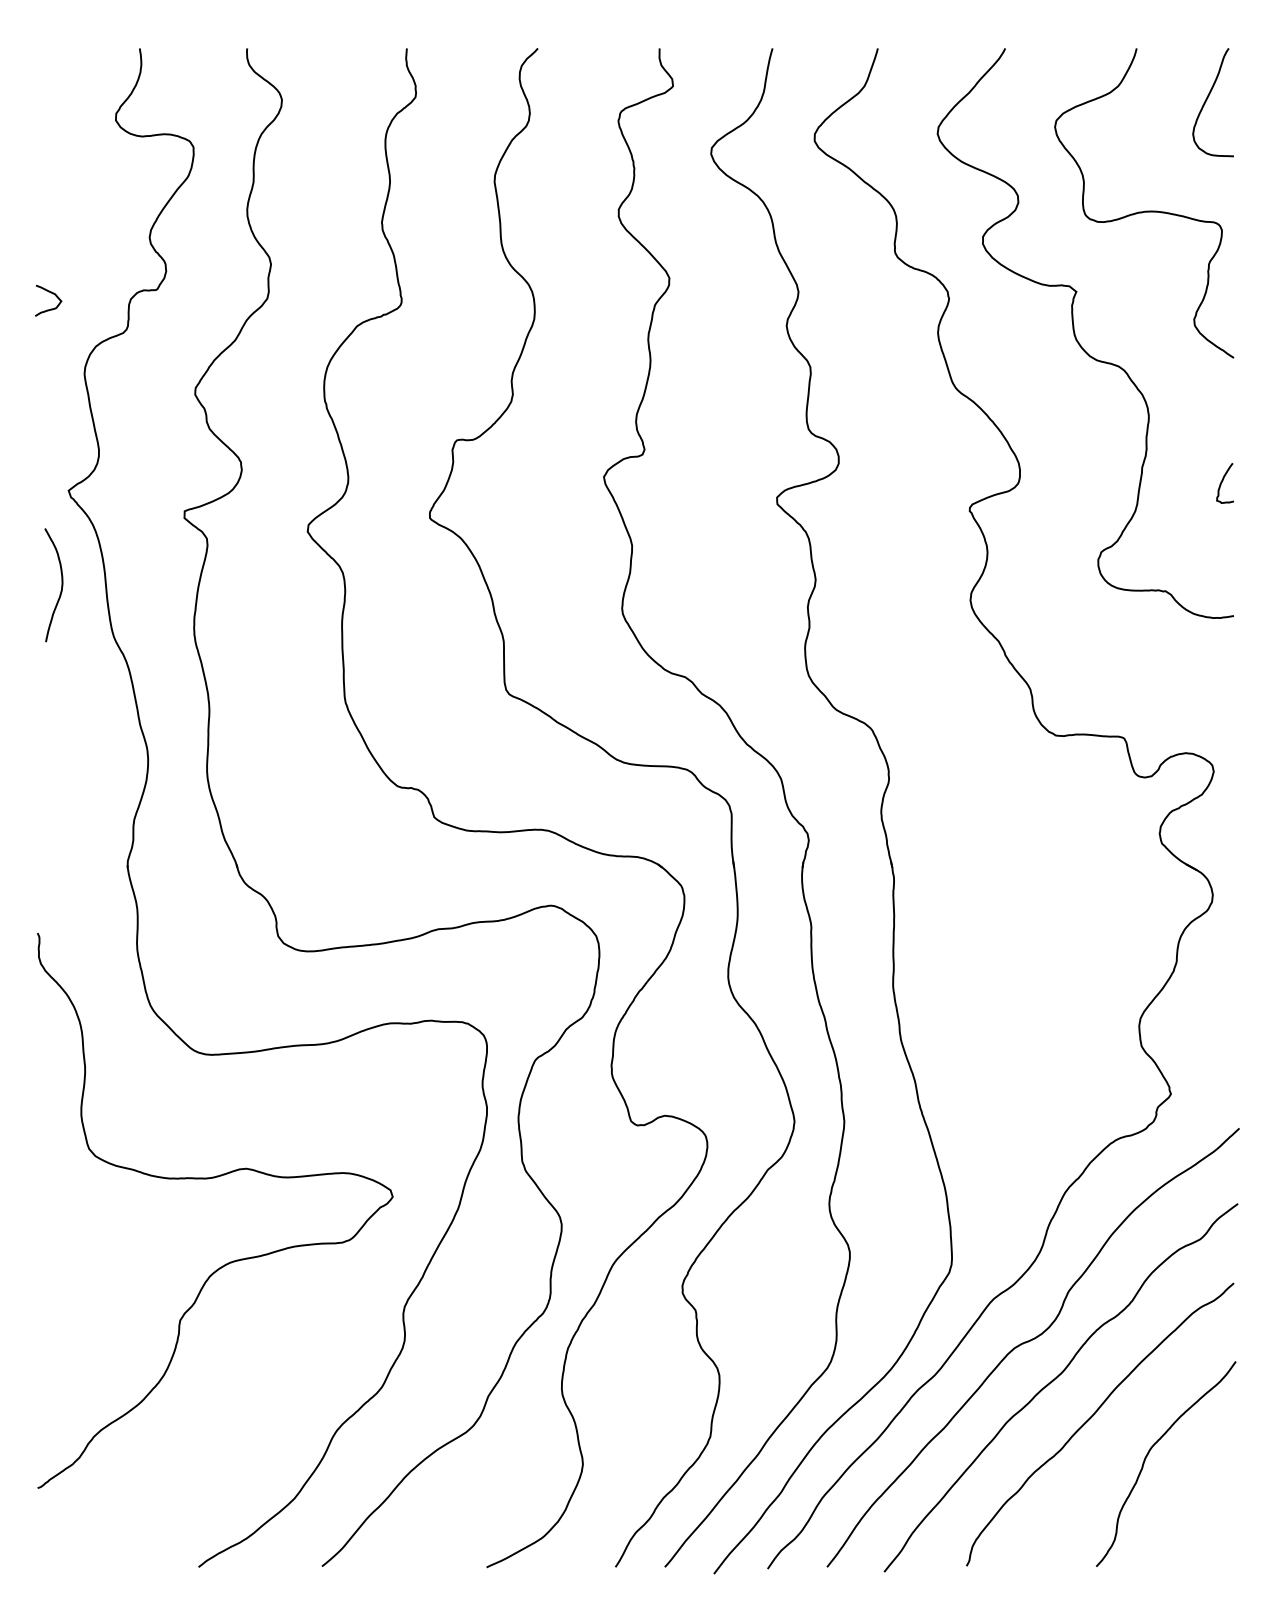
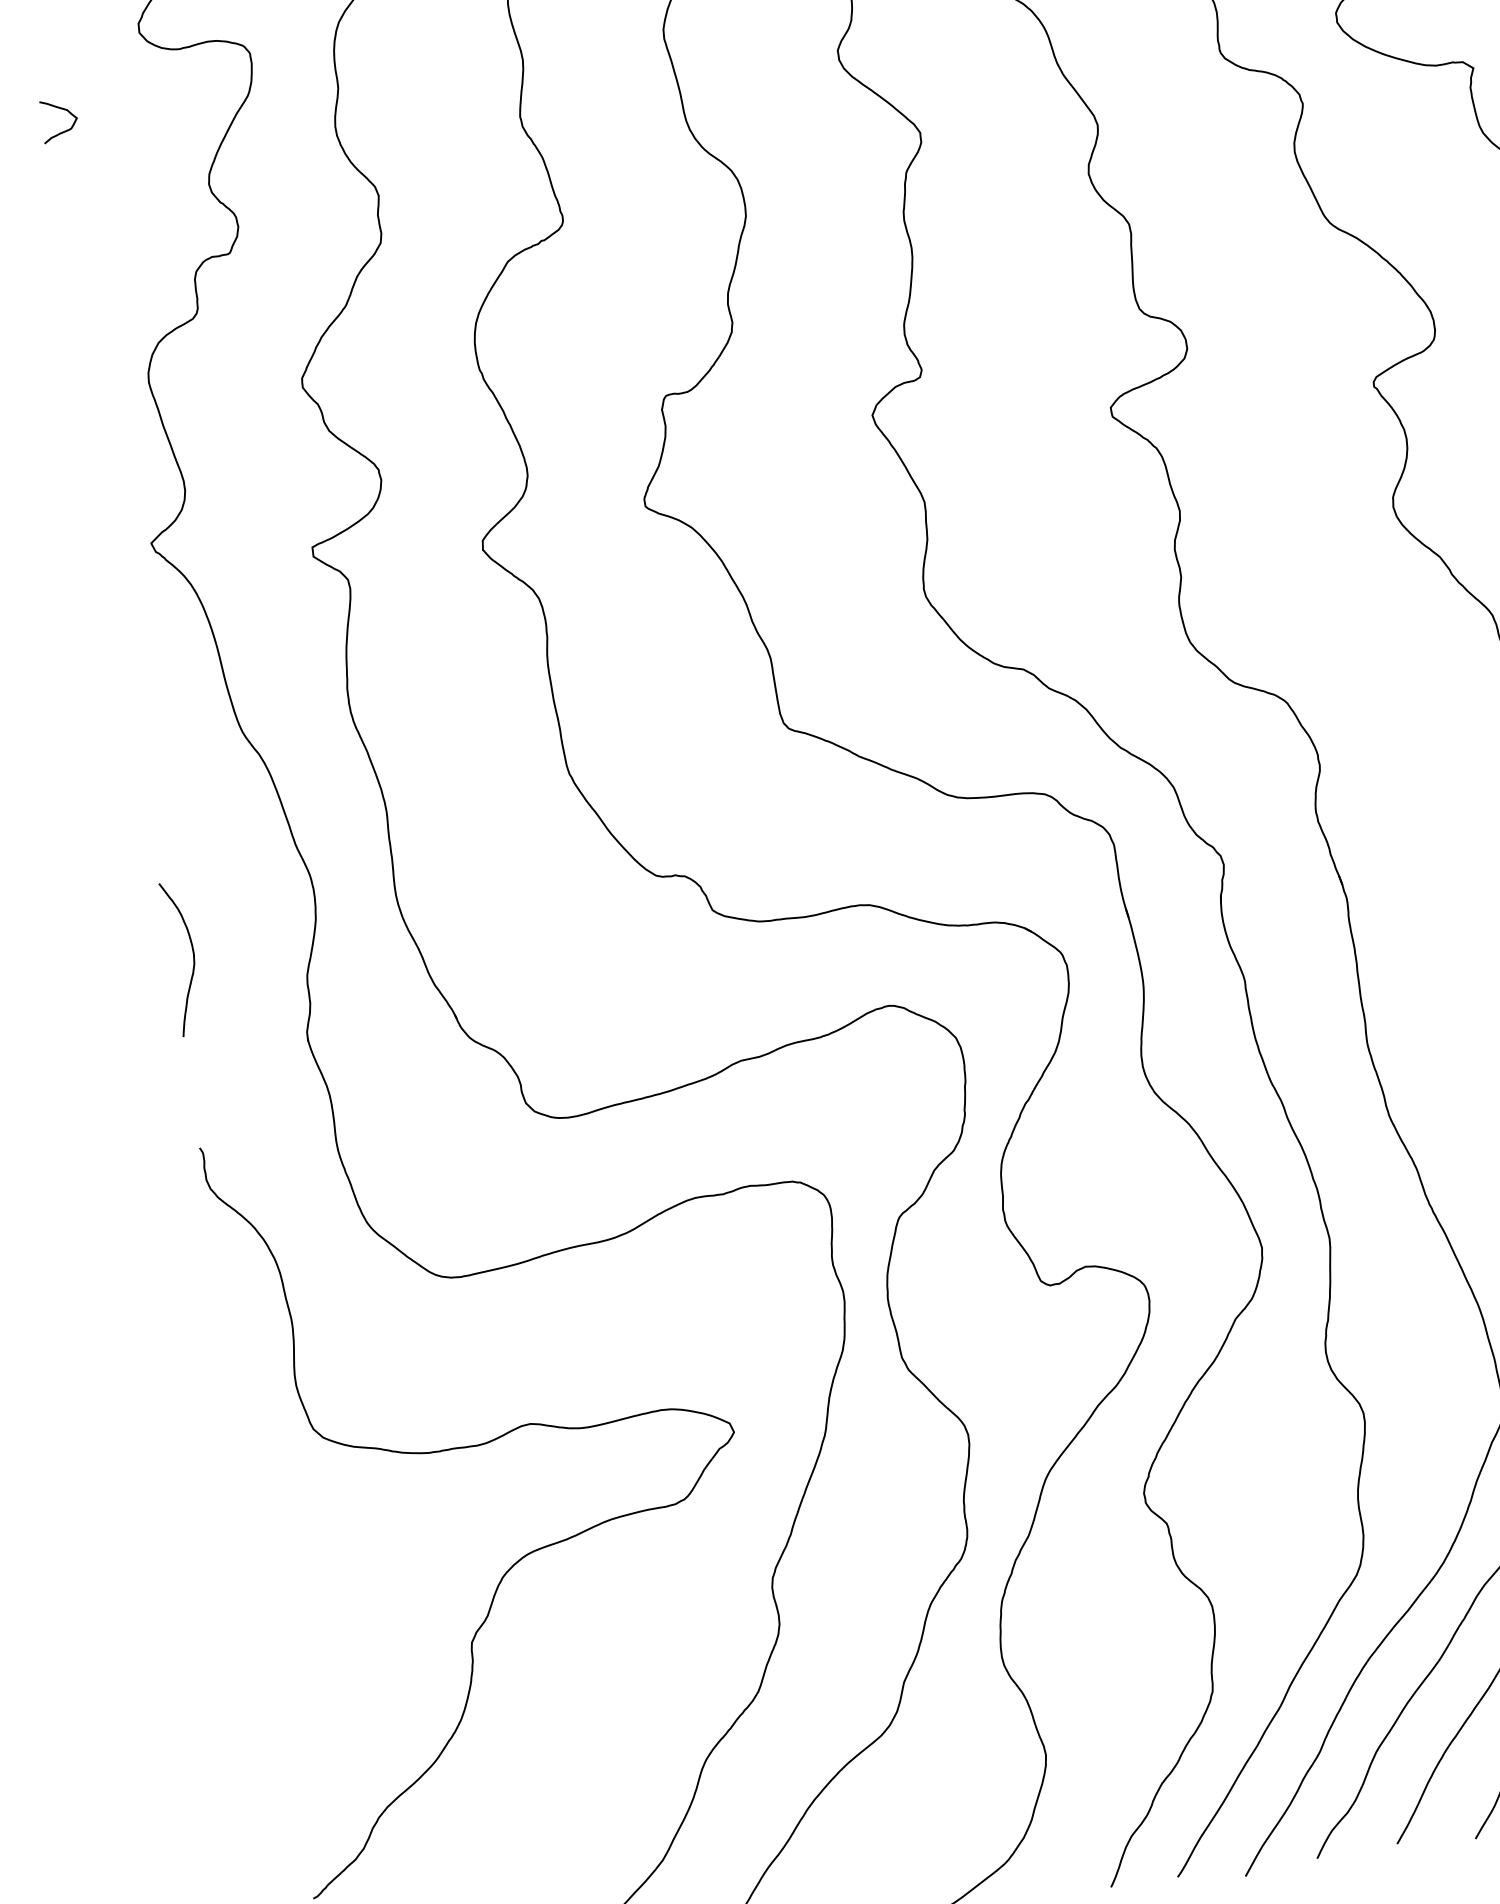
curve: (52, 294) -> (63, 110), moved
curve: (61, 585) -> (192, 957), moved

